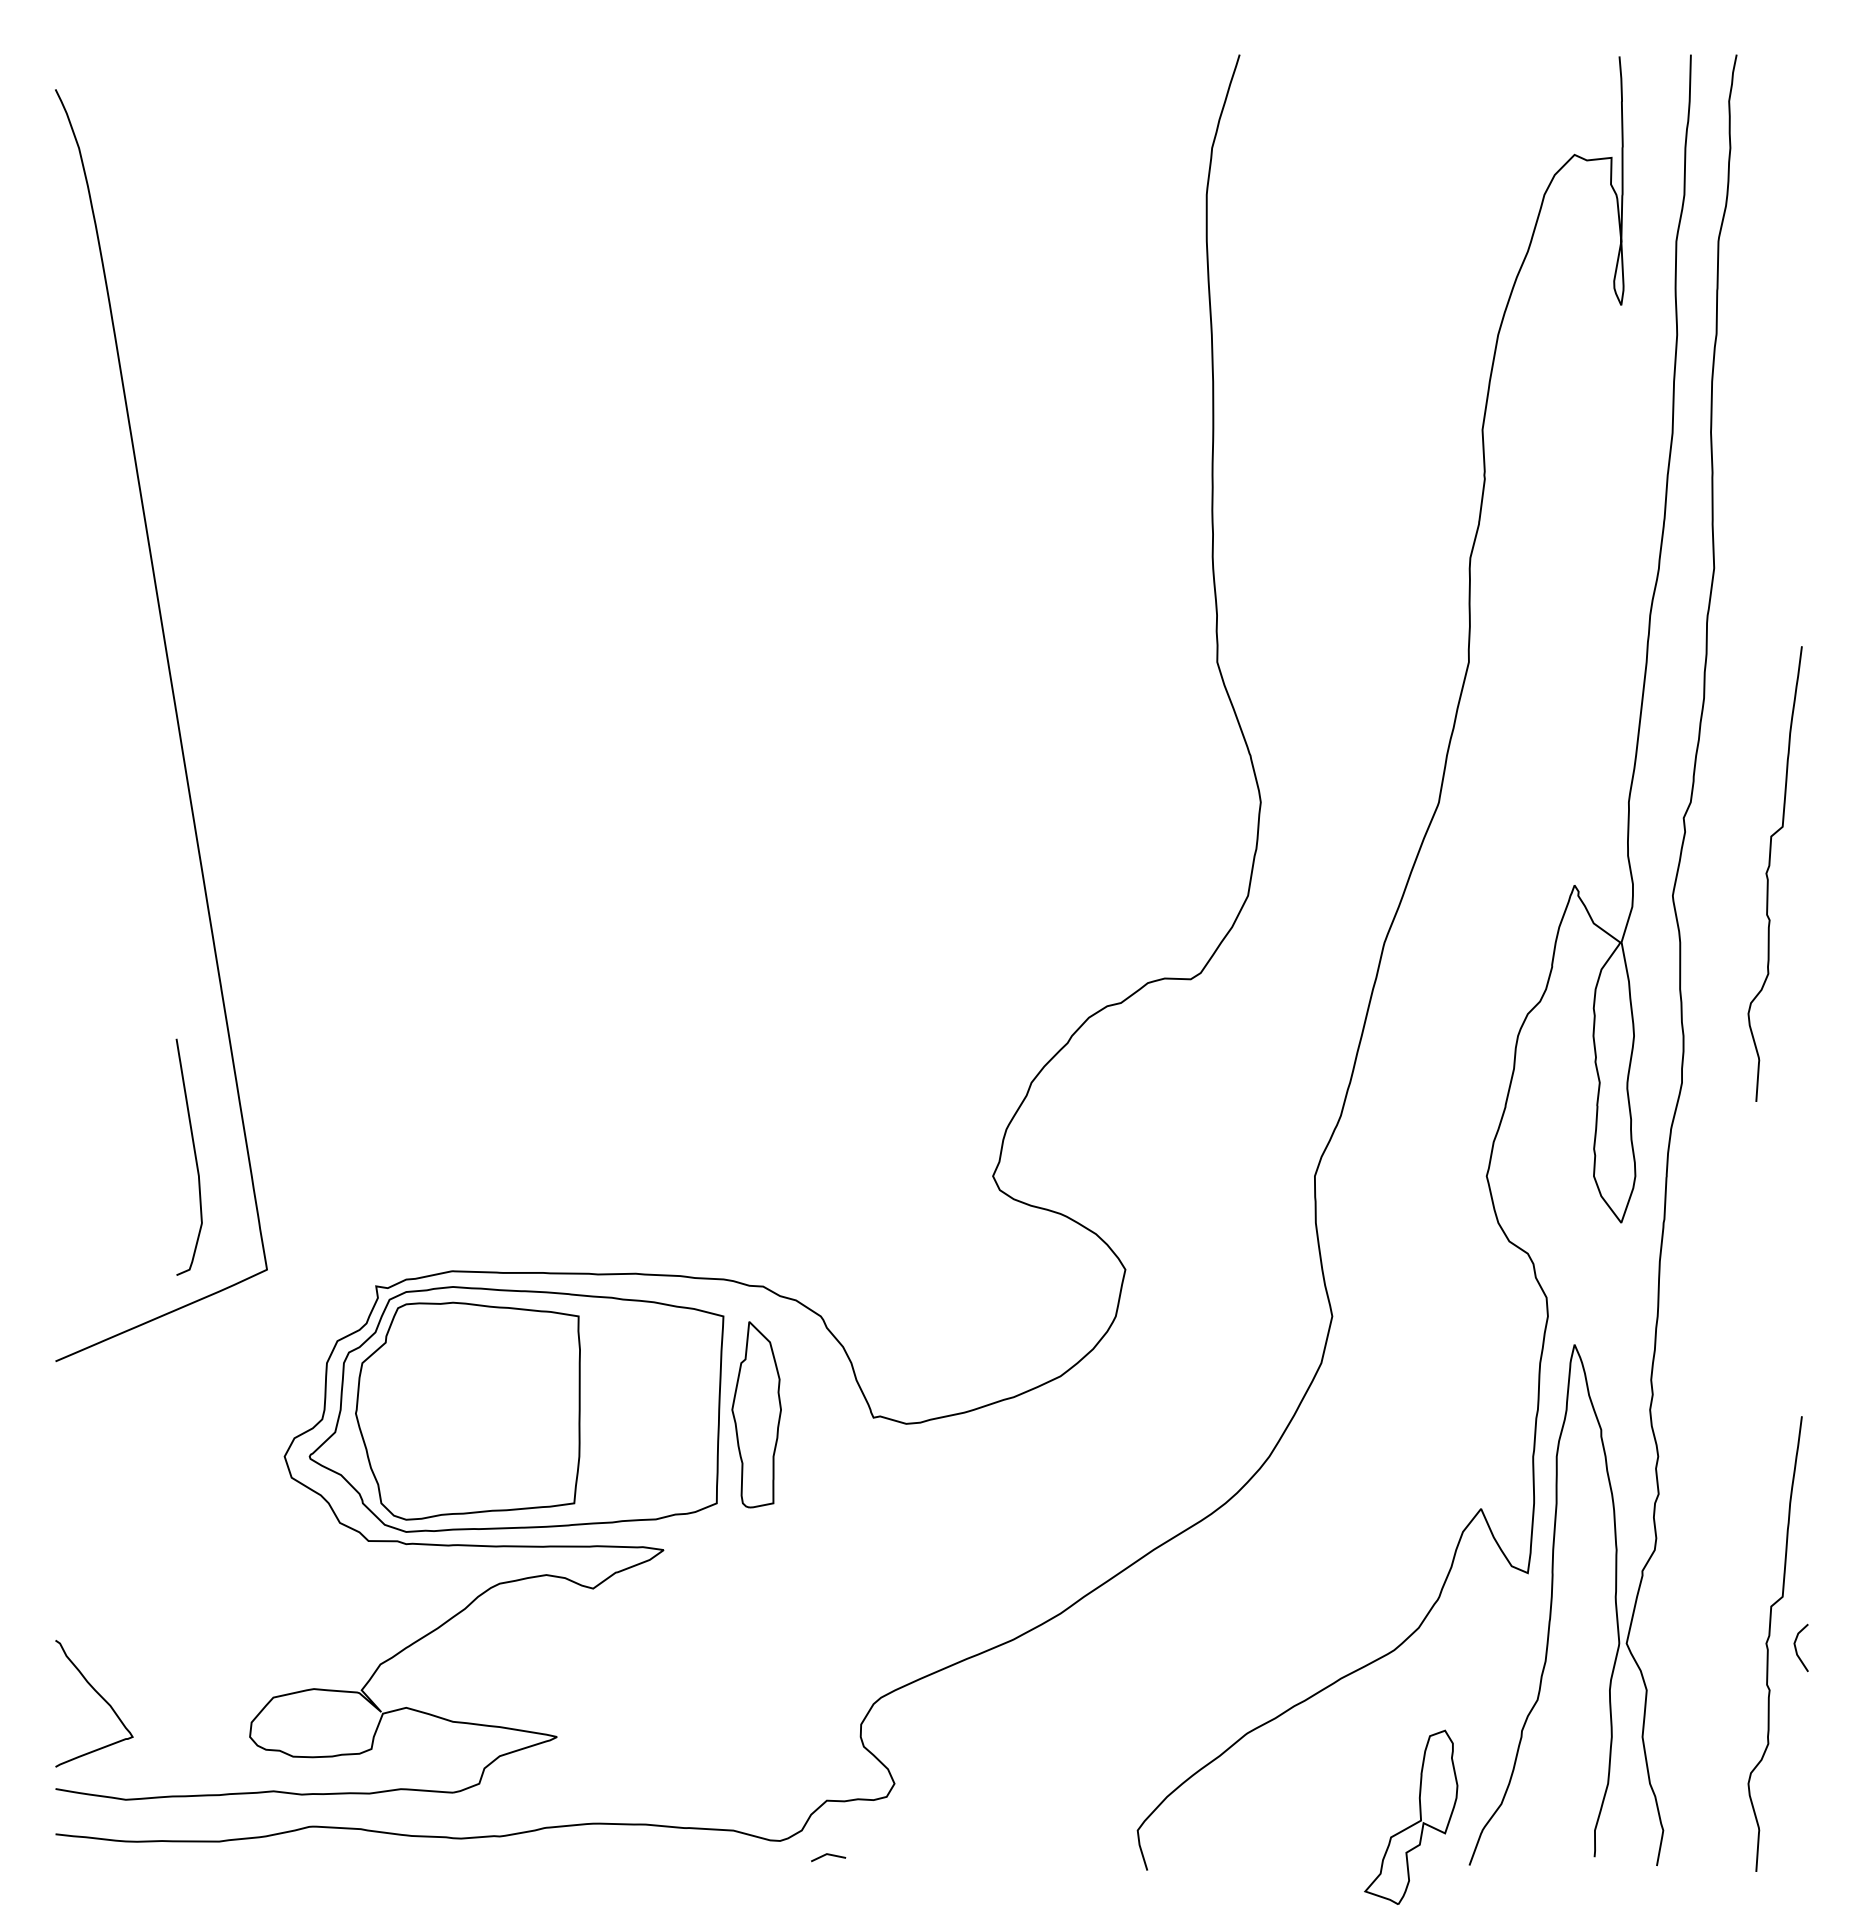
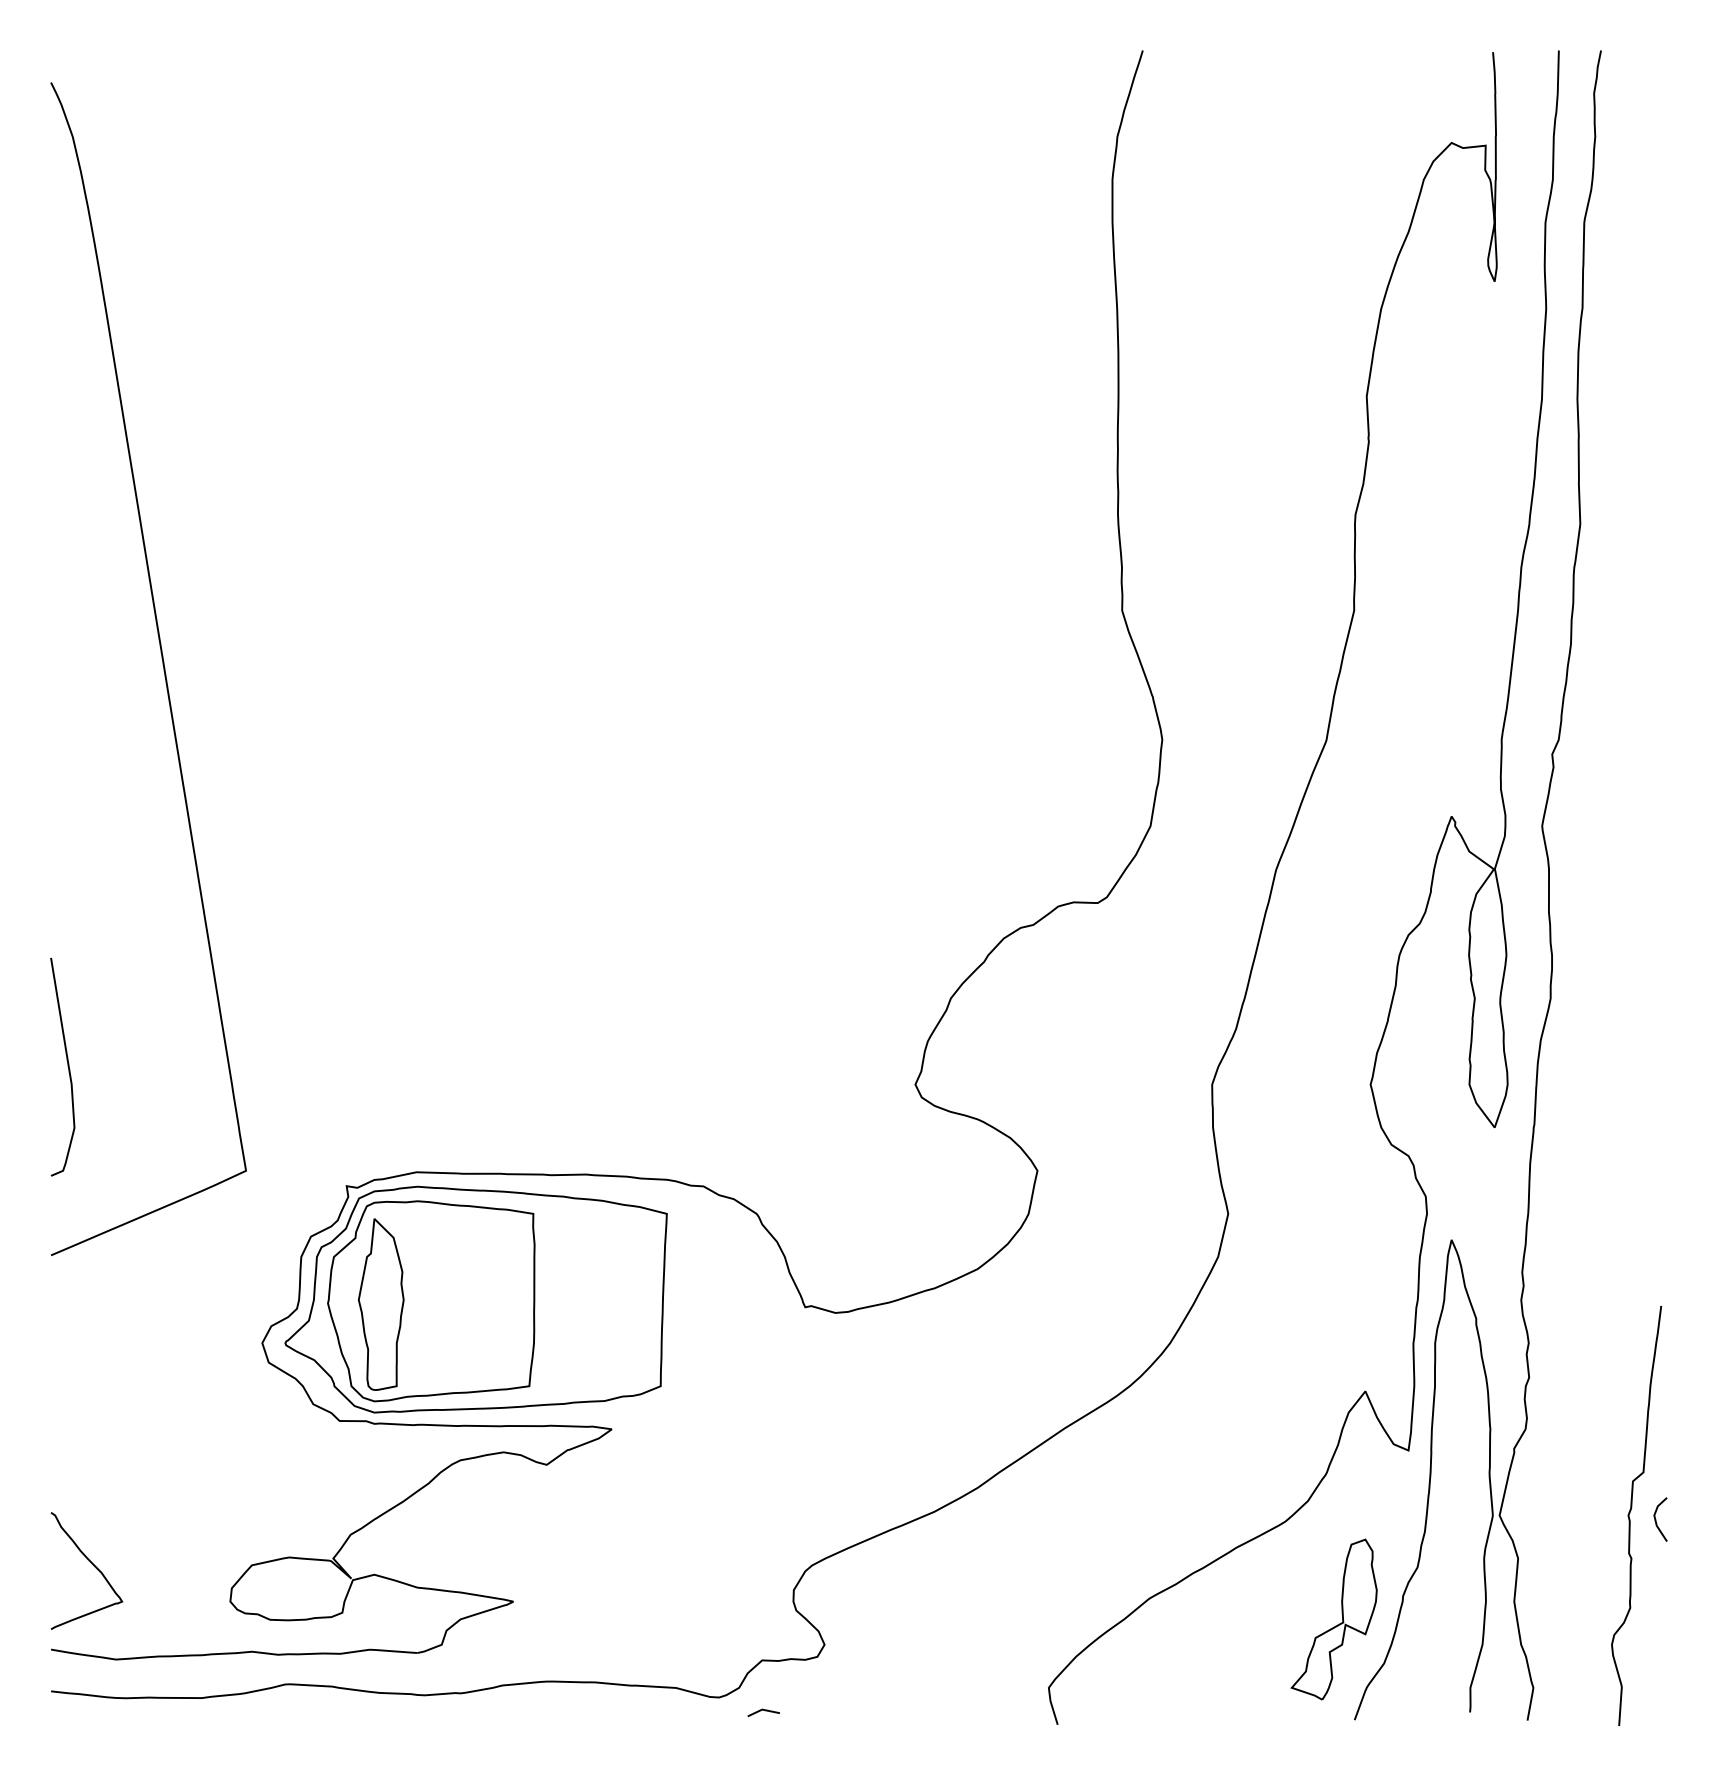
curve: (1768, 871) -> (1630, 803), removed
curve: (194, 1156) -> (67, 1066), moved
part: (756, 1414) -> (381, 1304), moved
part: (1415, 1822) -> (1338, 1624), moved

